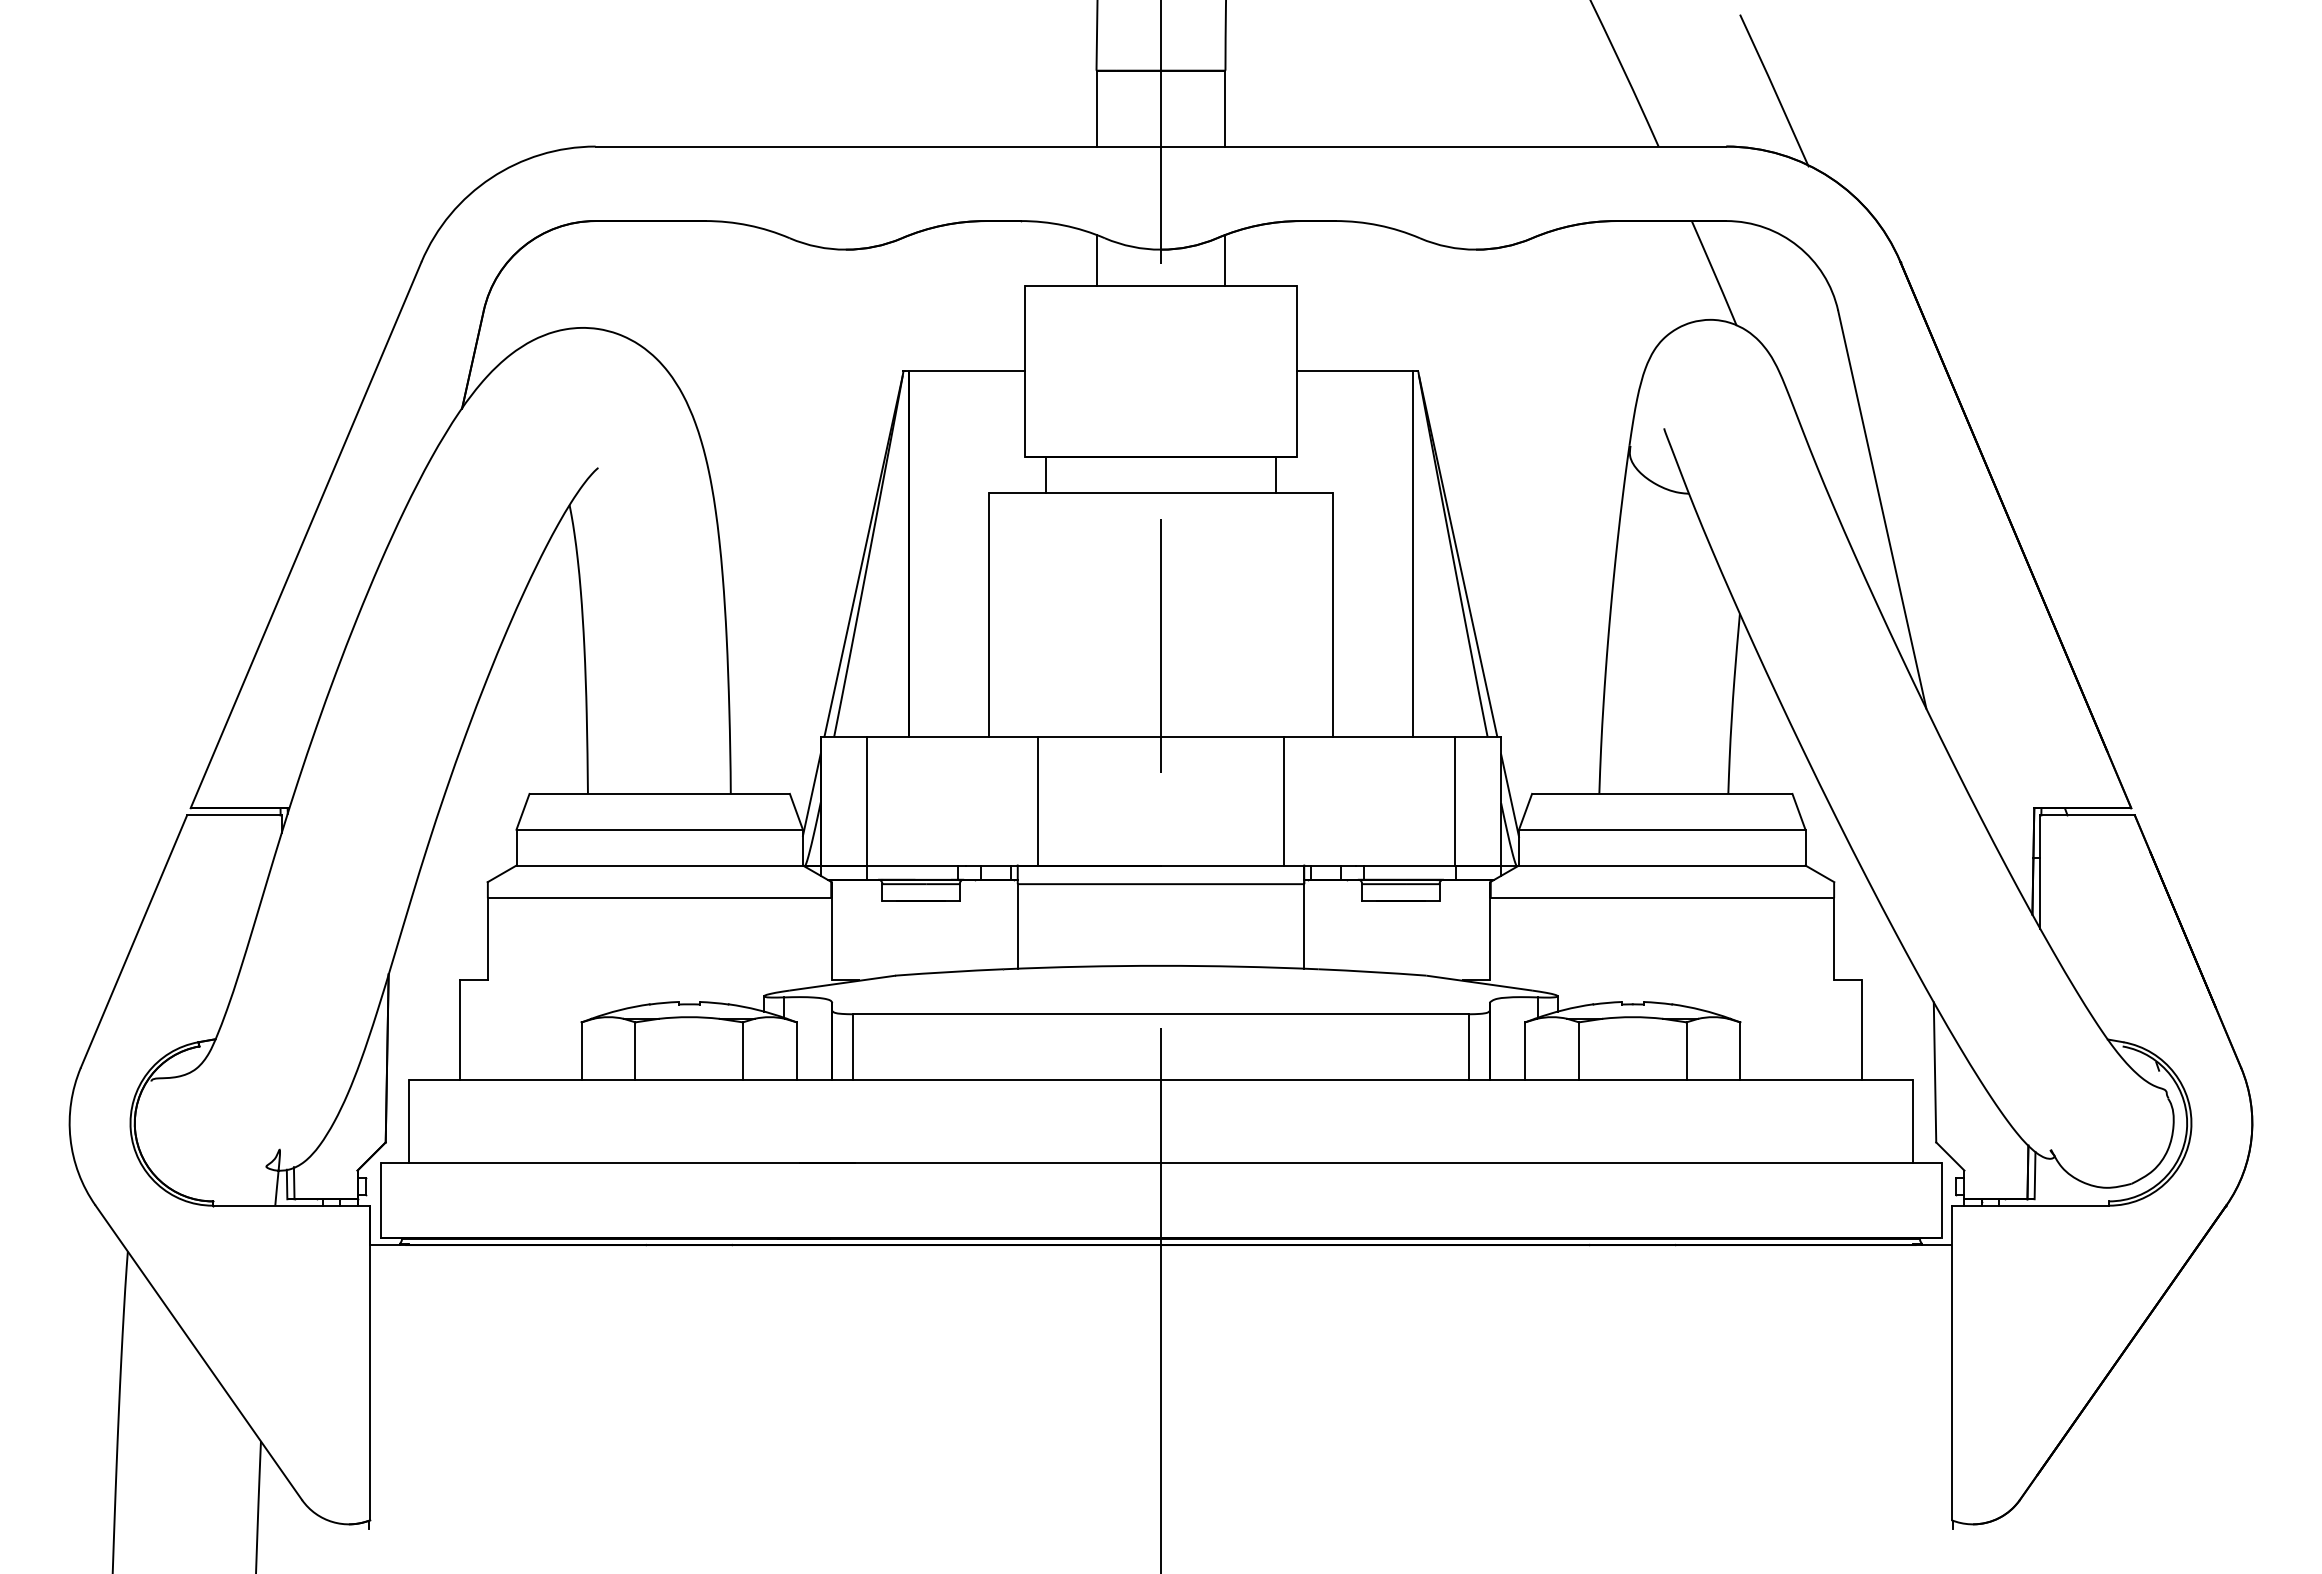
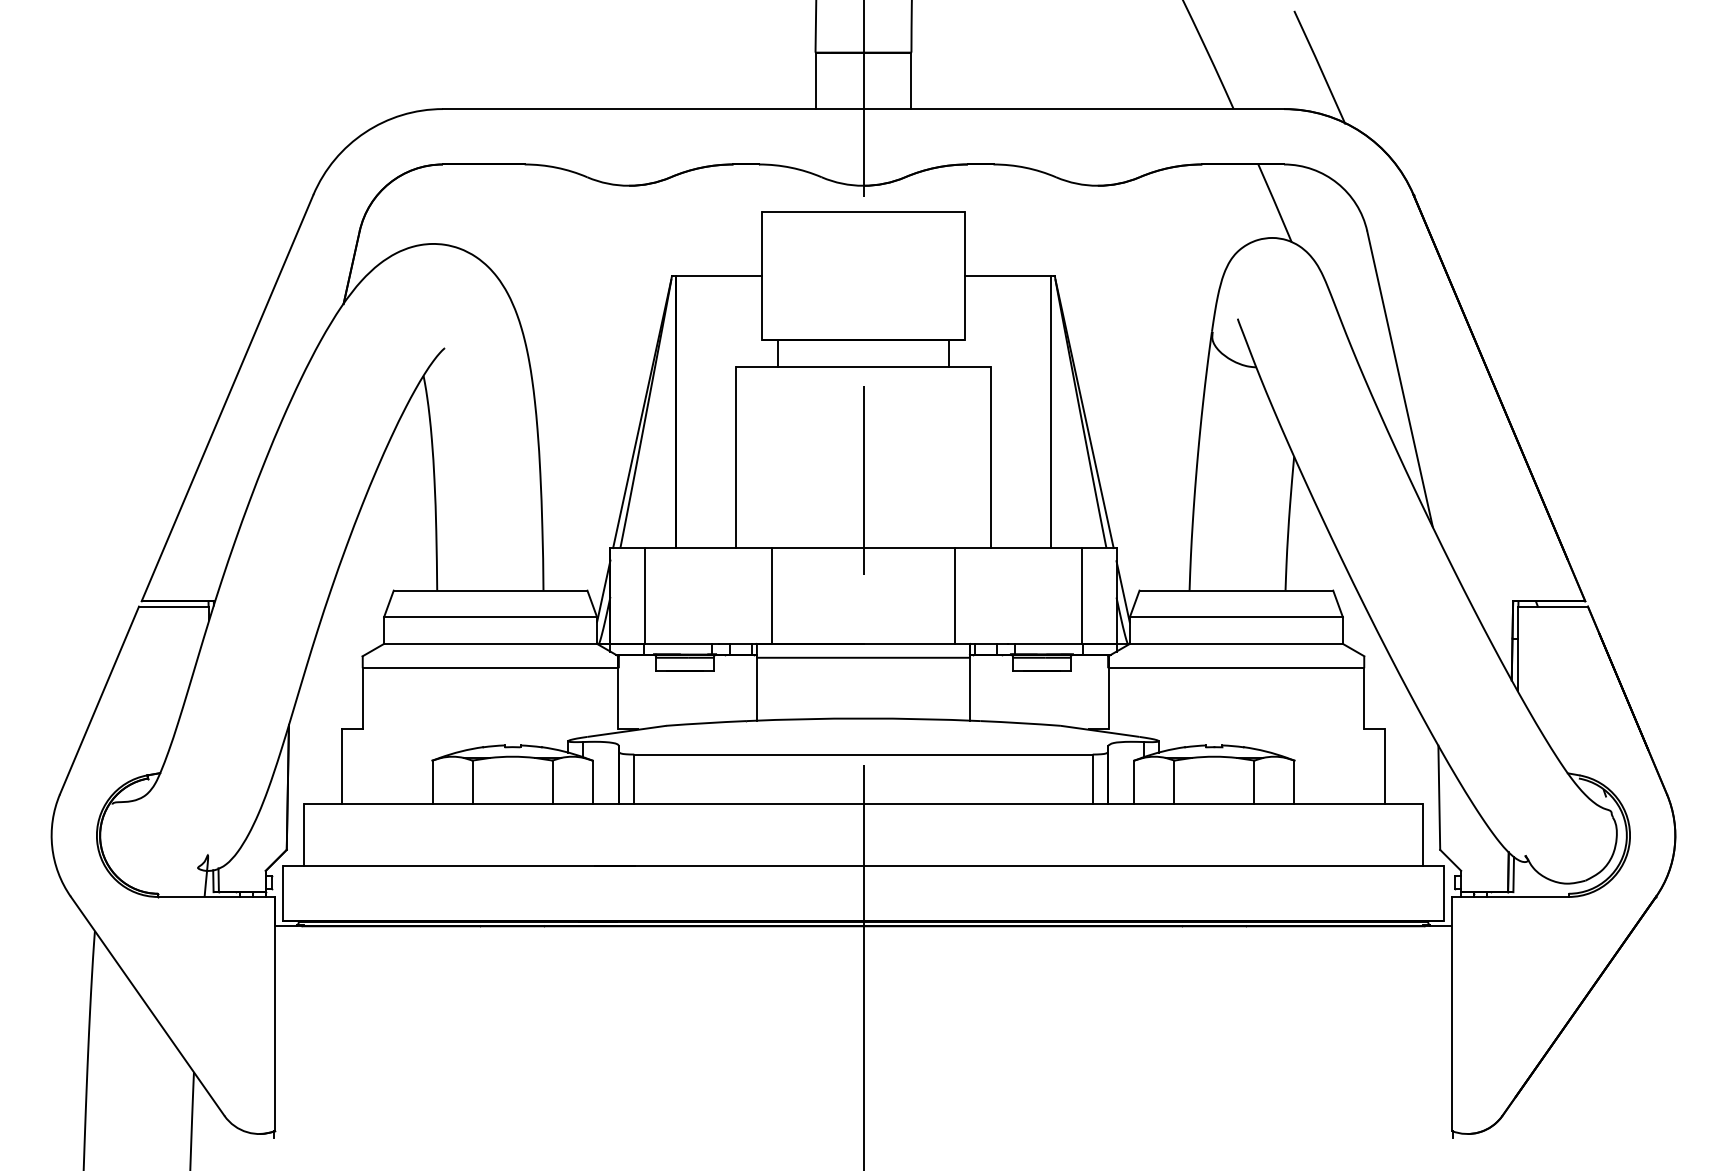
line: (1096, 259) -> (815, 193), removed
line: (1225, 259) -> (911, 193), removed

